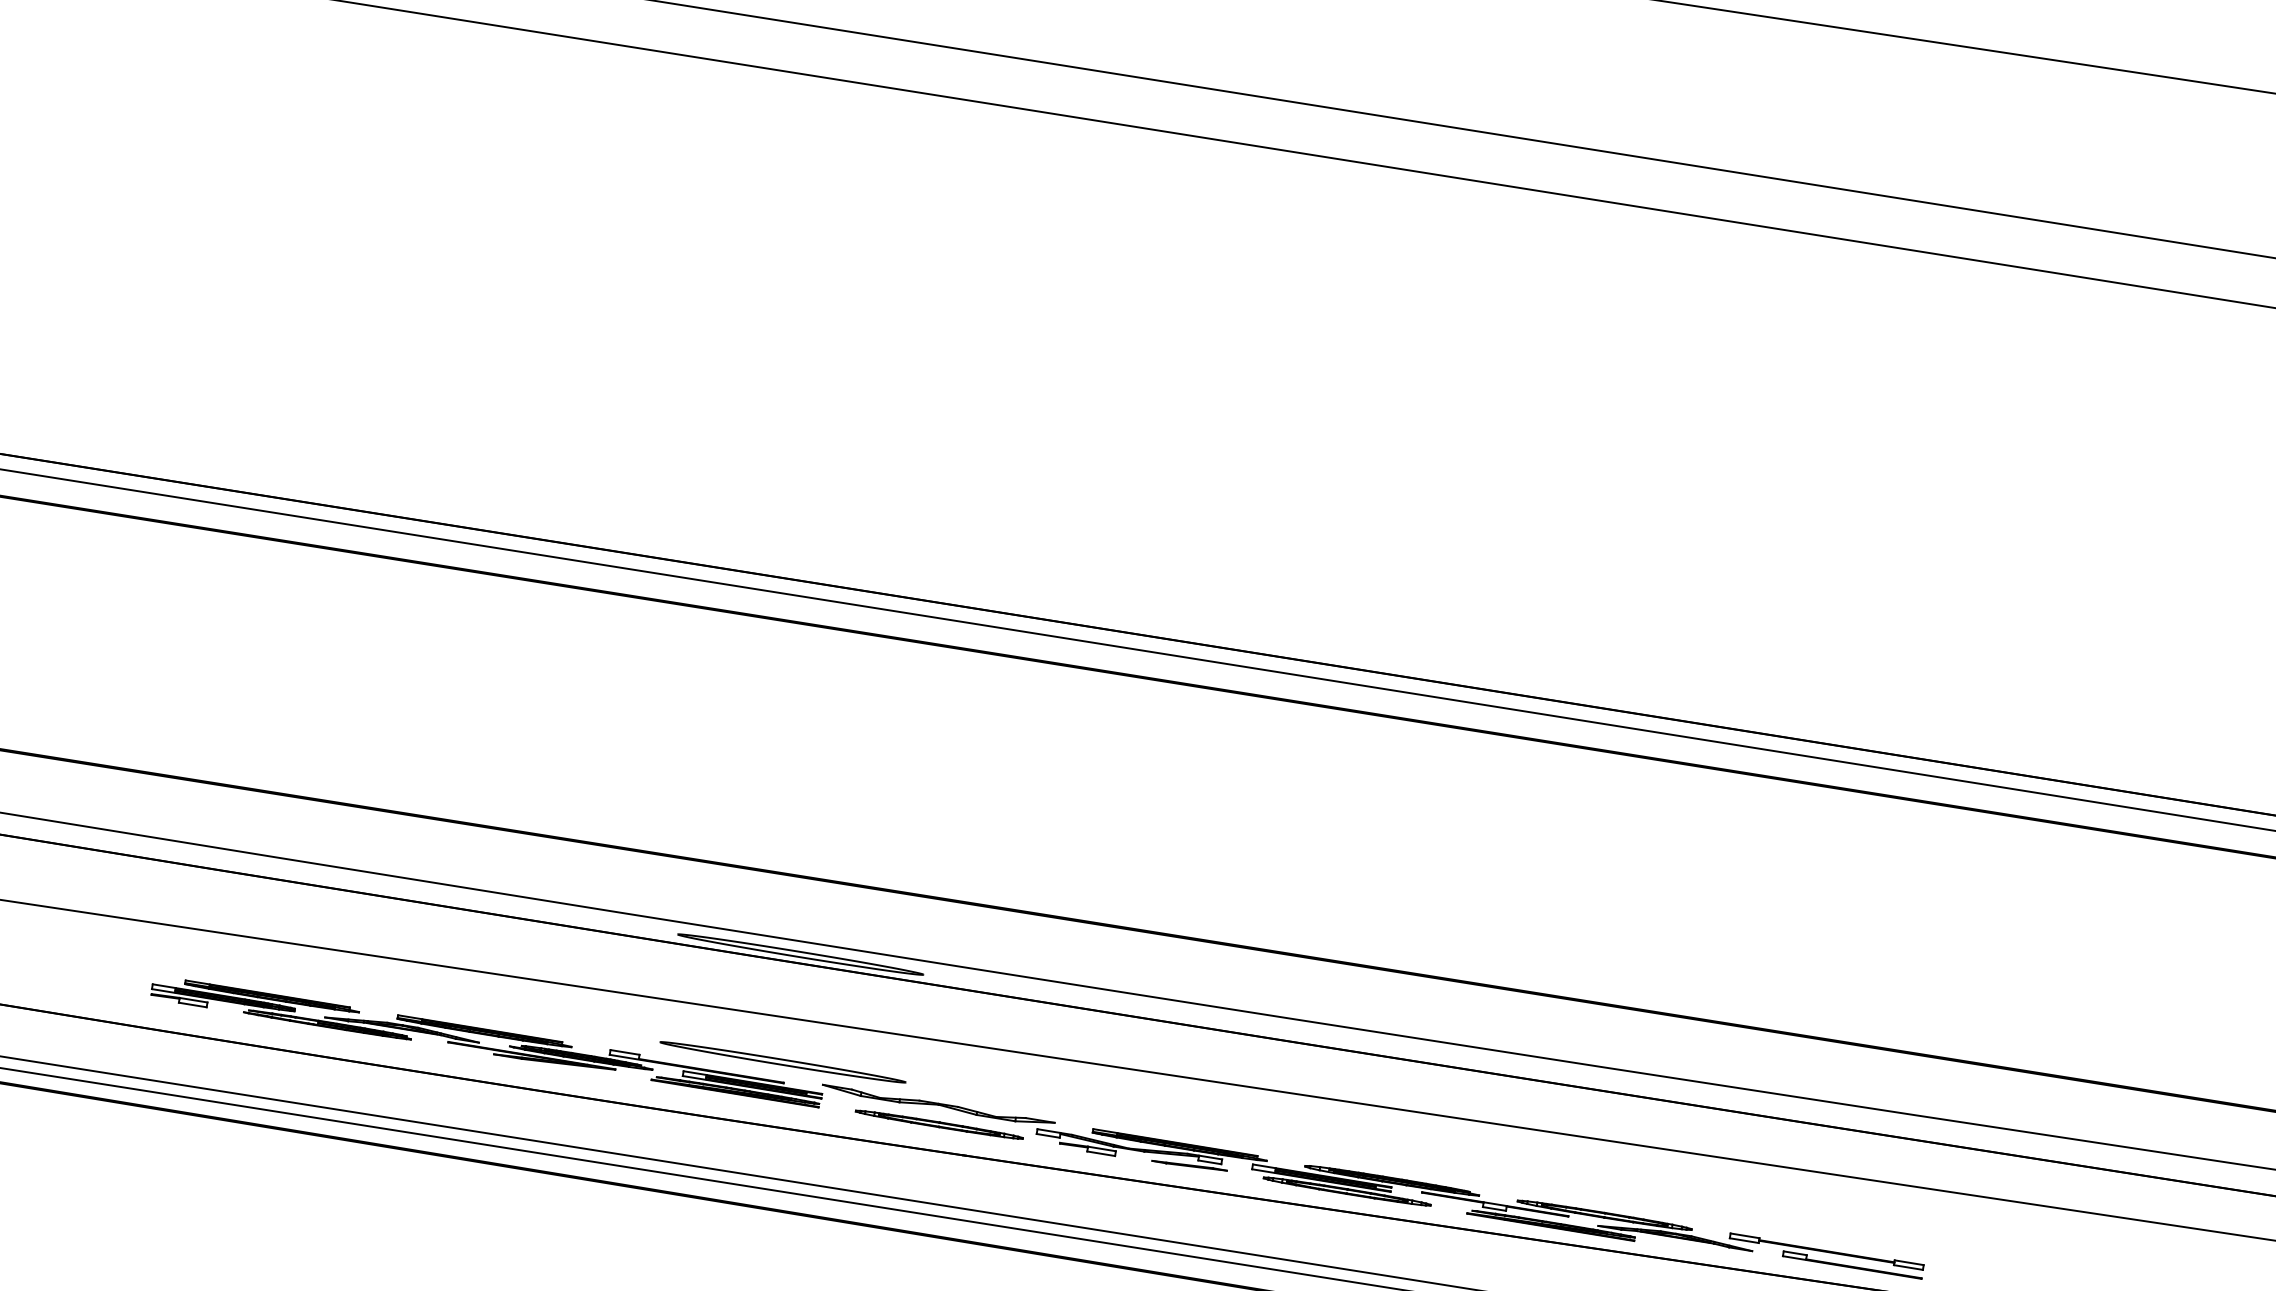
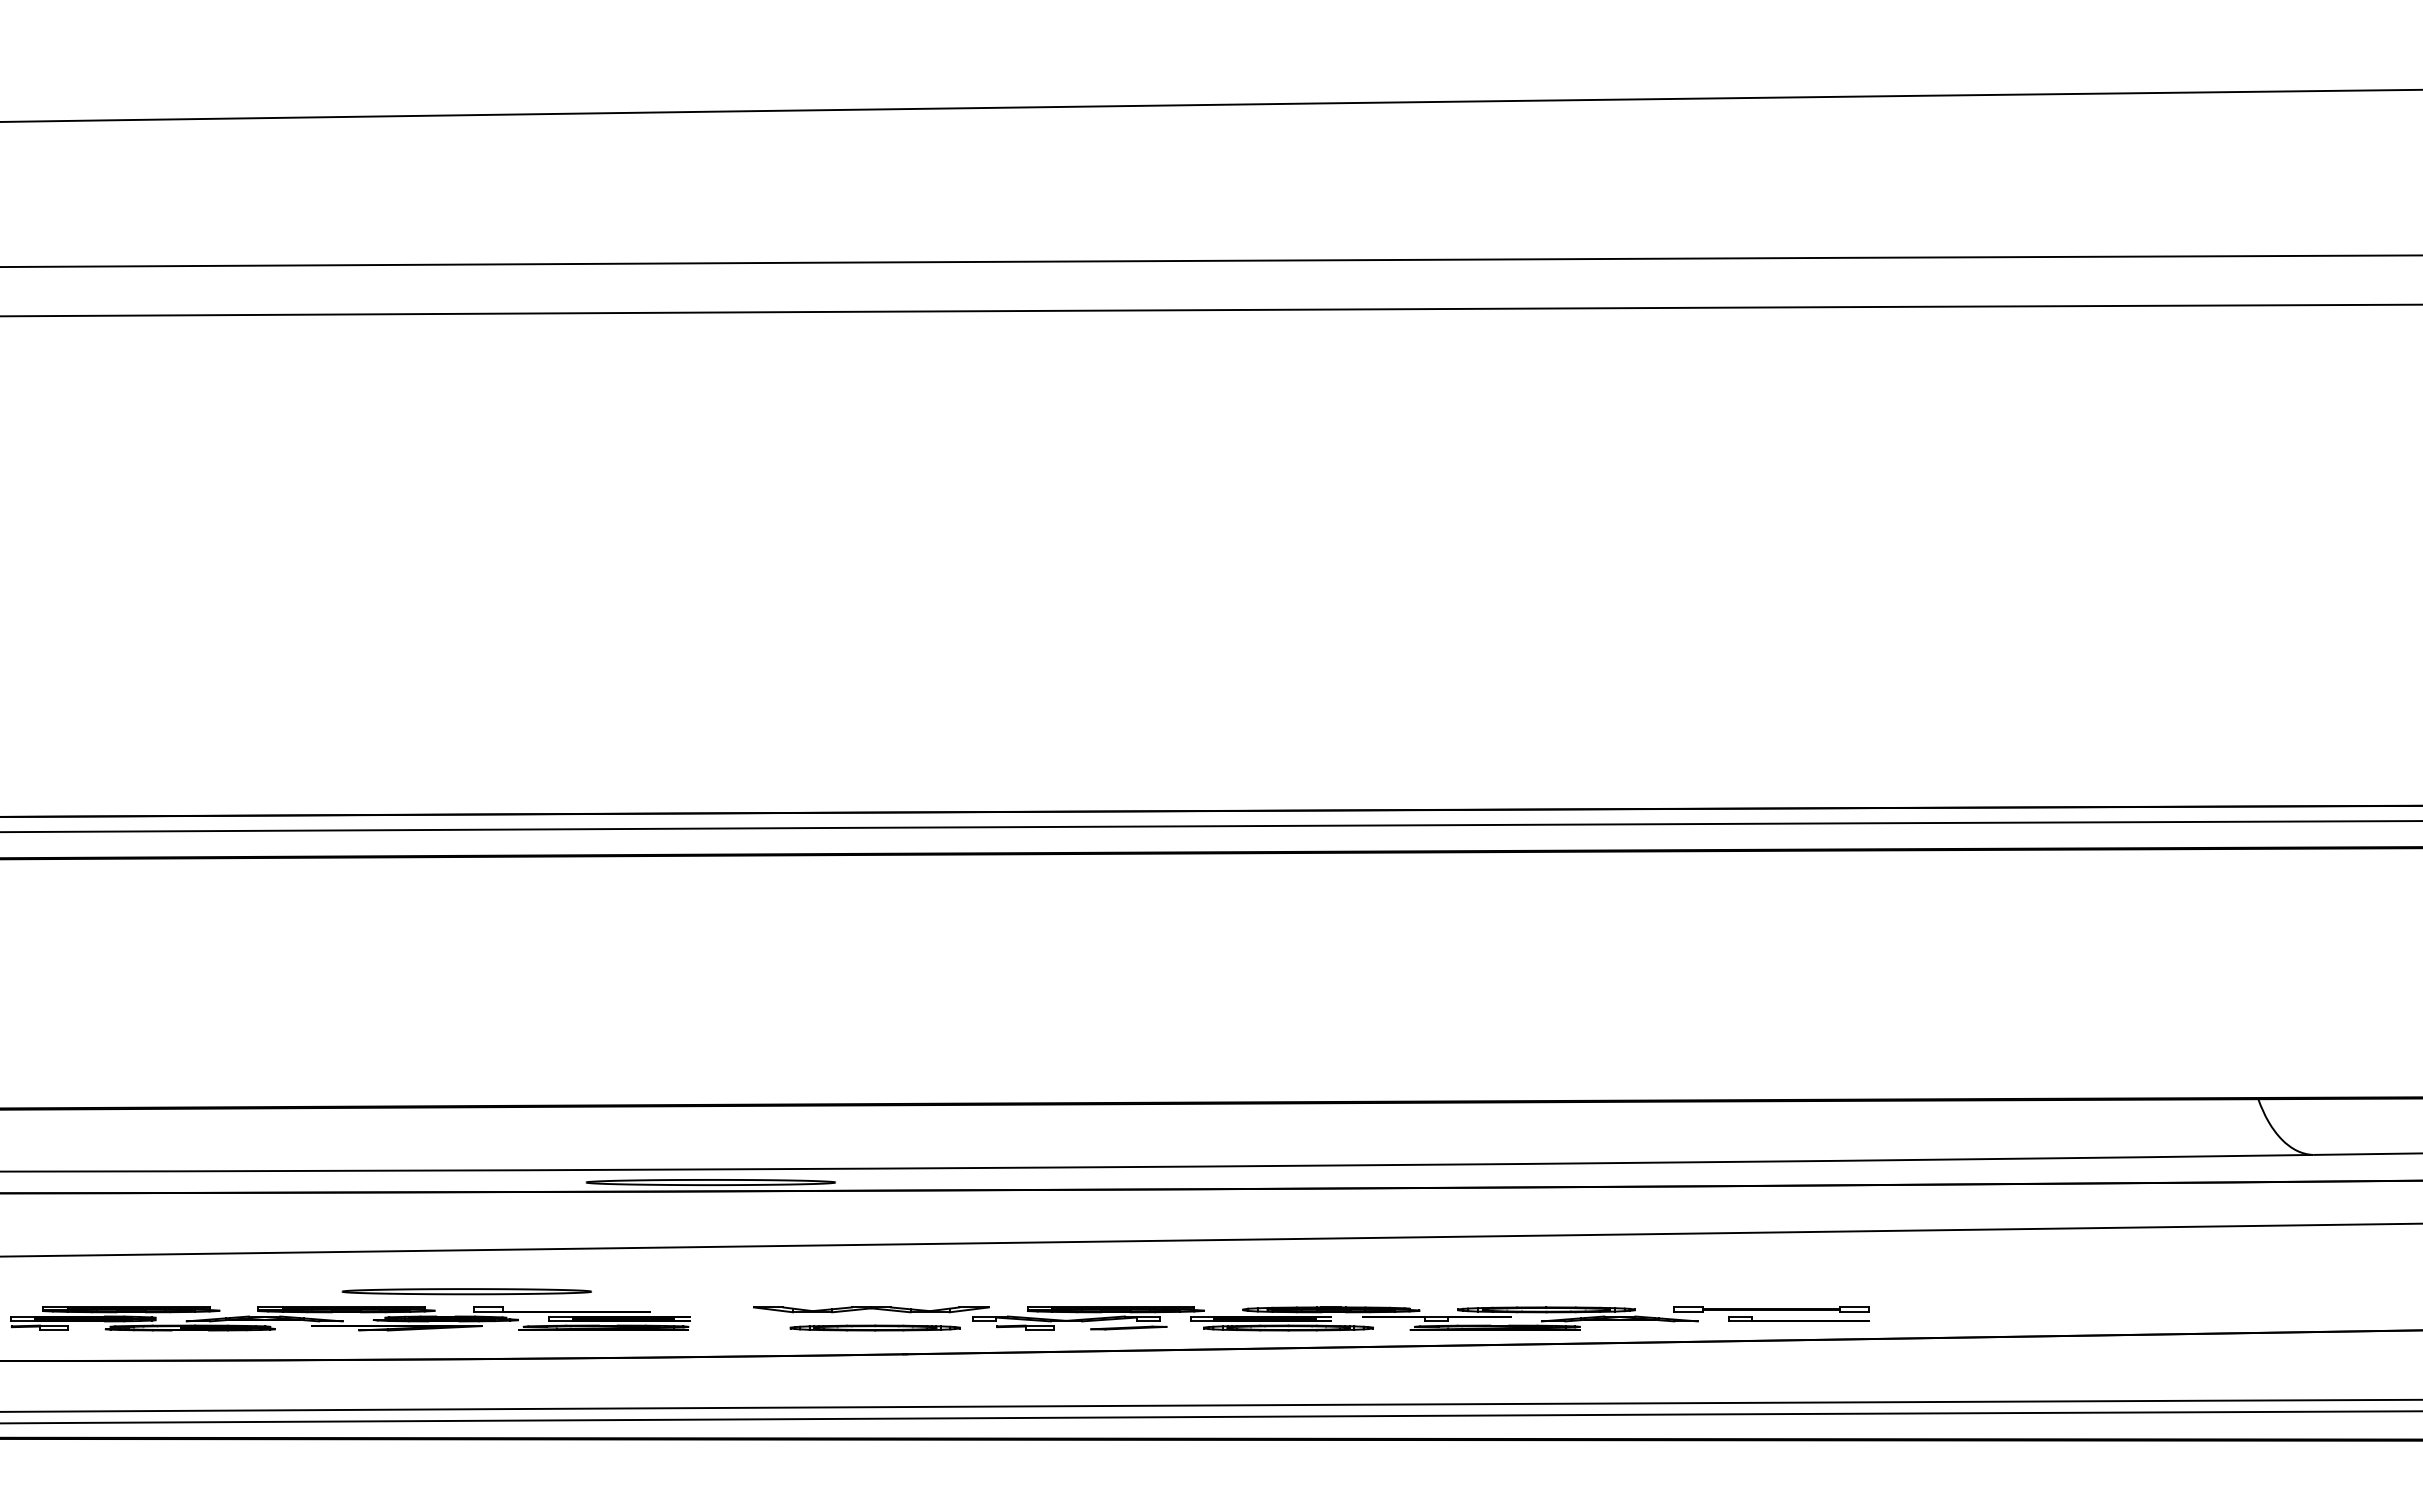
part: (487, 1041) -> (350, 1318), moved
part: (782, 1062) -> (466, 1291), moved

